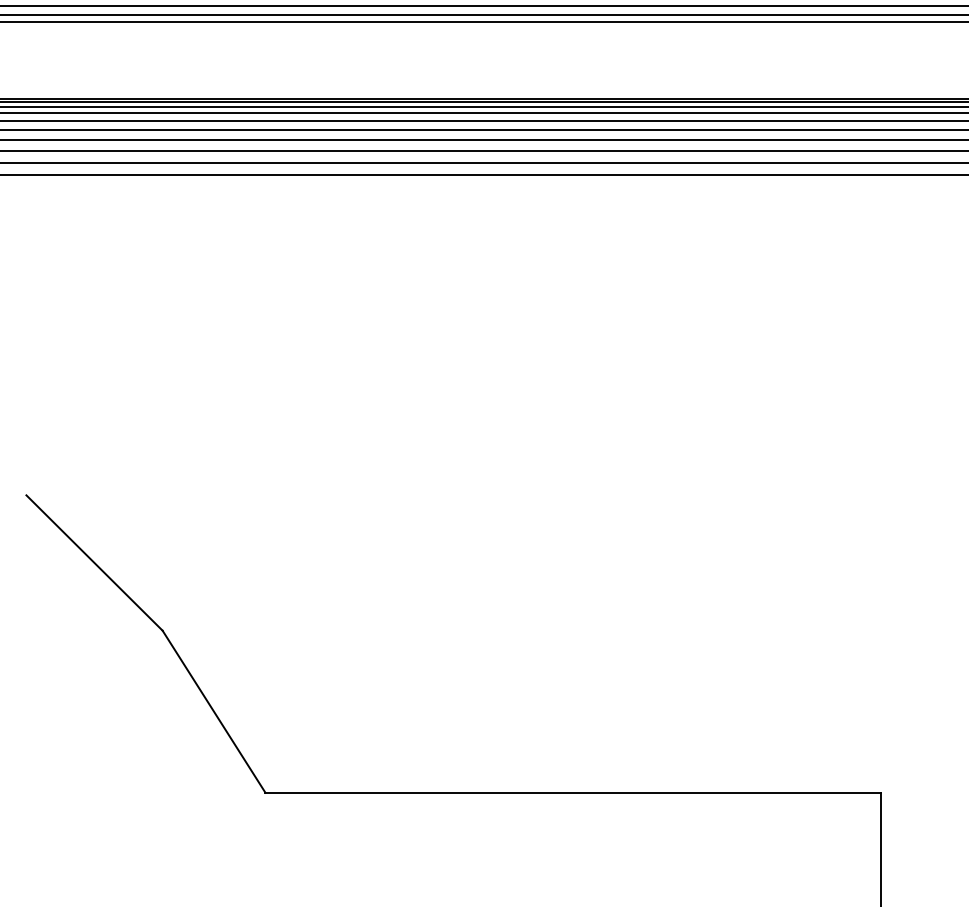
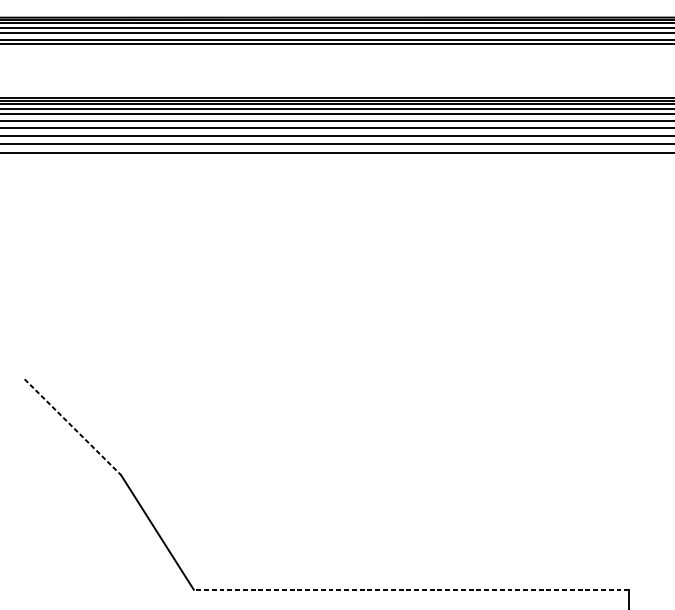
line: (94, 563) -> (72, 427), solid -> dashed
line: (573, 792) -> (411, 589), solid -> dashed

